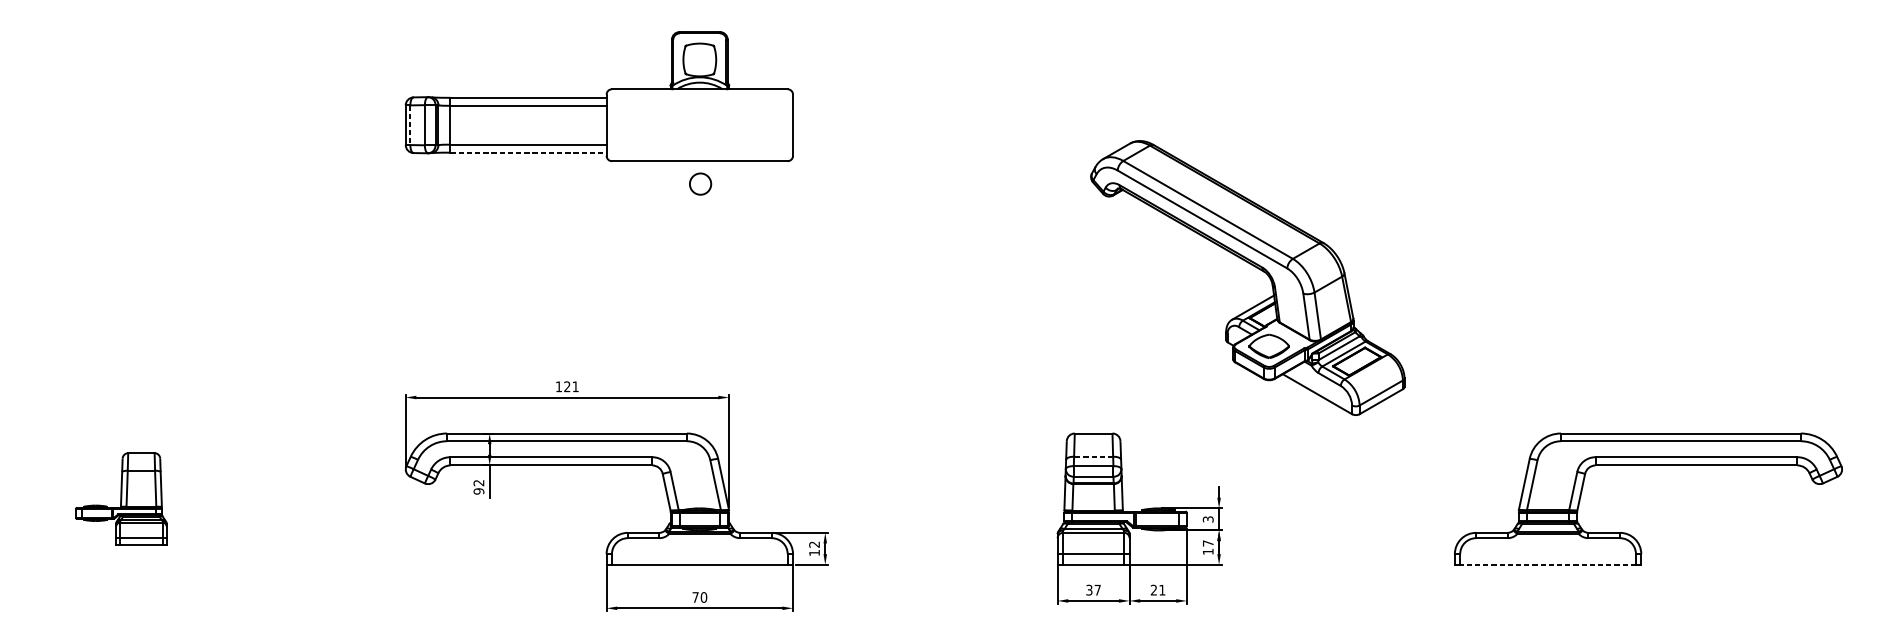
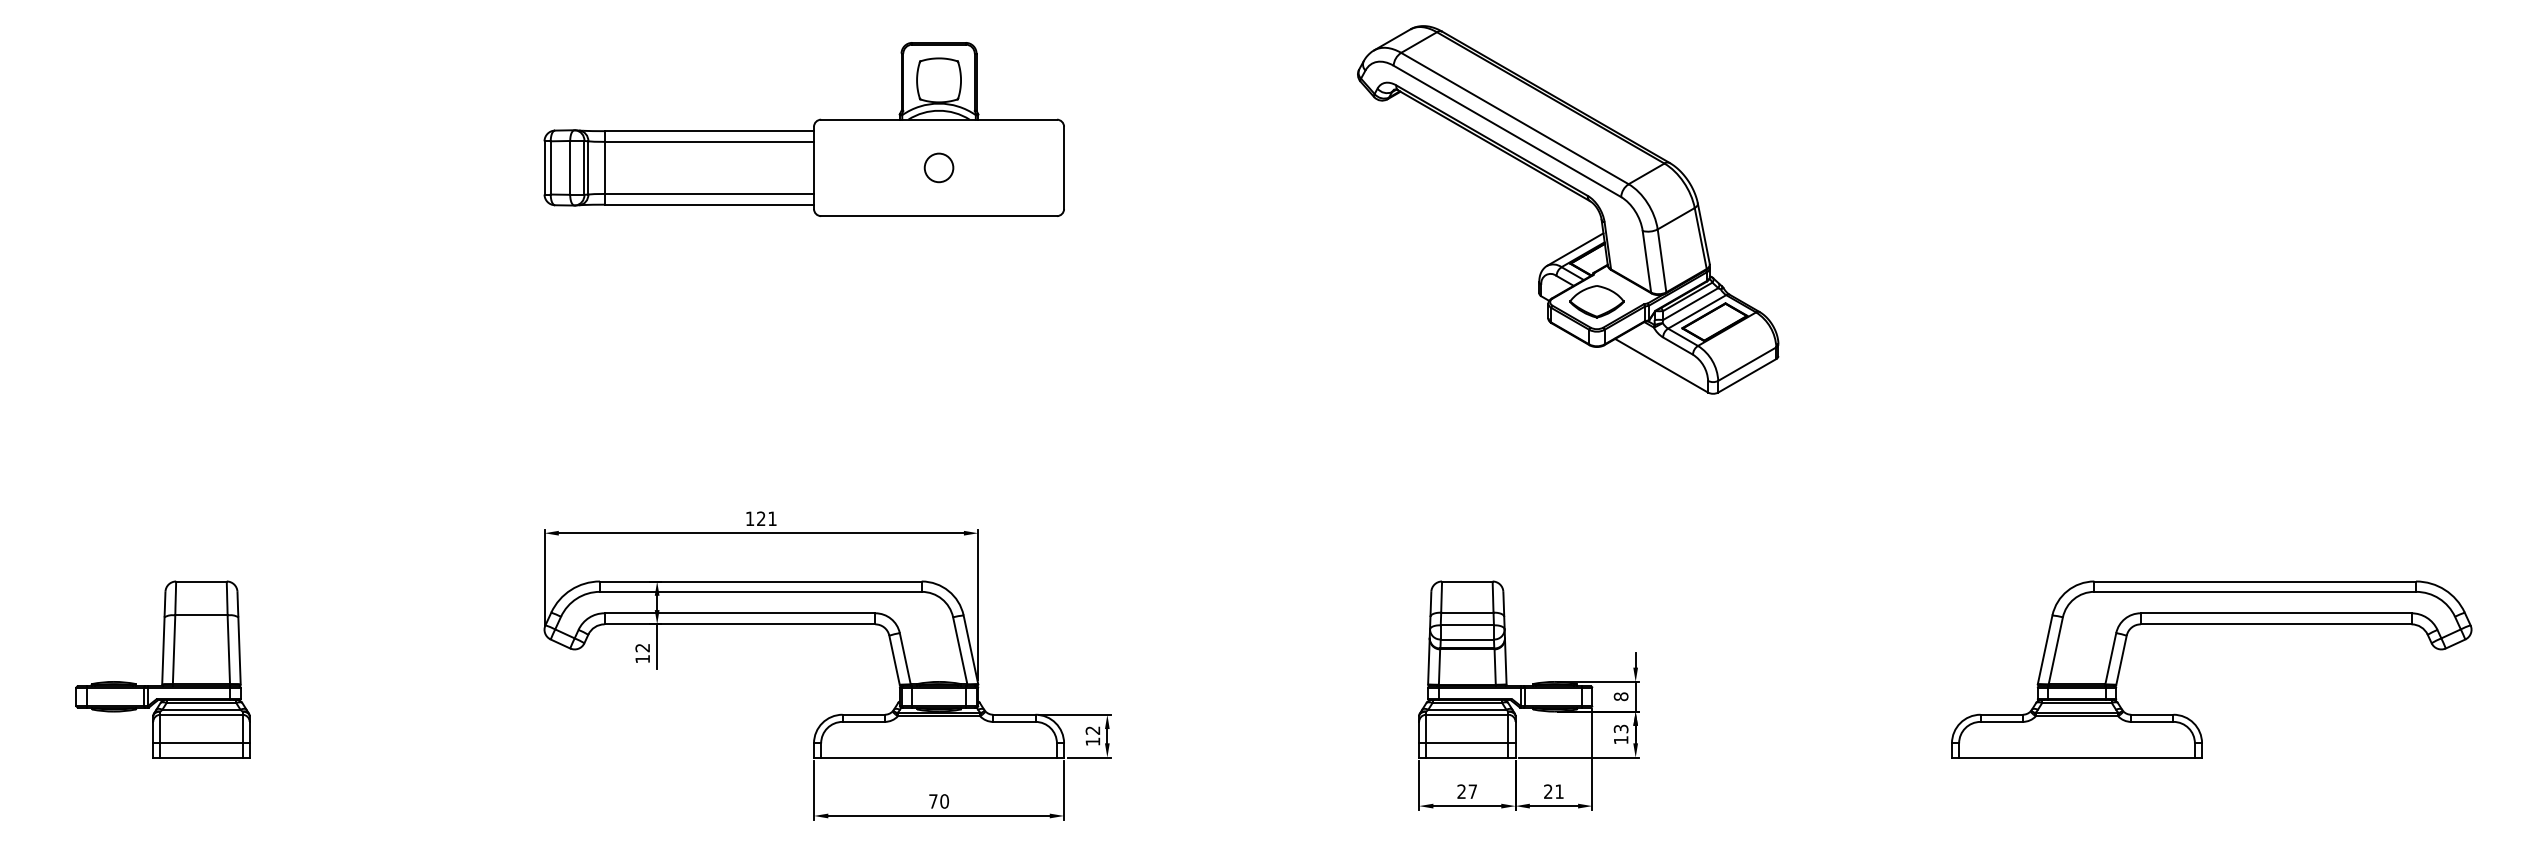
line: (410, 124) -> (550, 167), dashed -> solid
line: (528, 152) -> (709, 204), dashed -> solid
circle: (700, 183) -> (938, 167), moved
part: (1253, 266) -> (1576, 194), moved
line: (1092, 456) -> (1466, 612), dashed -> solid
text: (478, 490) -> (642, 658), 92 -> 12
part: (120, 499) -> (162, 669), size x1.43
text: (1207, 519) -> (1620, 696), 3 -> 8
text: (1207, 543) -> (1620, 728), 17 -> 13
line: (1548, 564) -> (2077, 757), dashed -> solid
text: (1089, 590) -> (1461, 791), 37 -> 27

